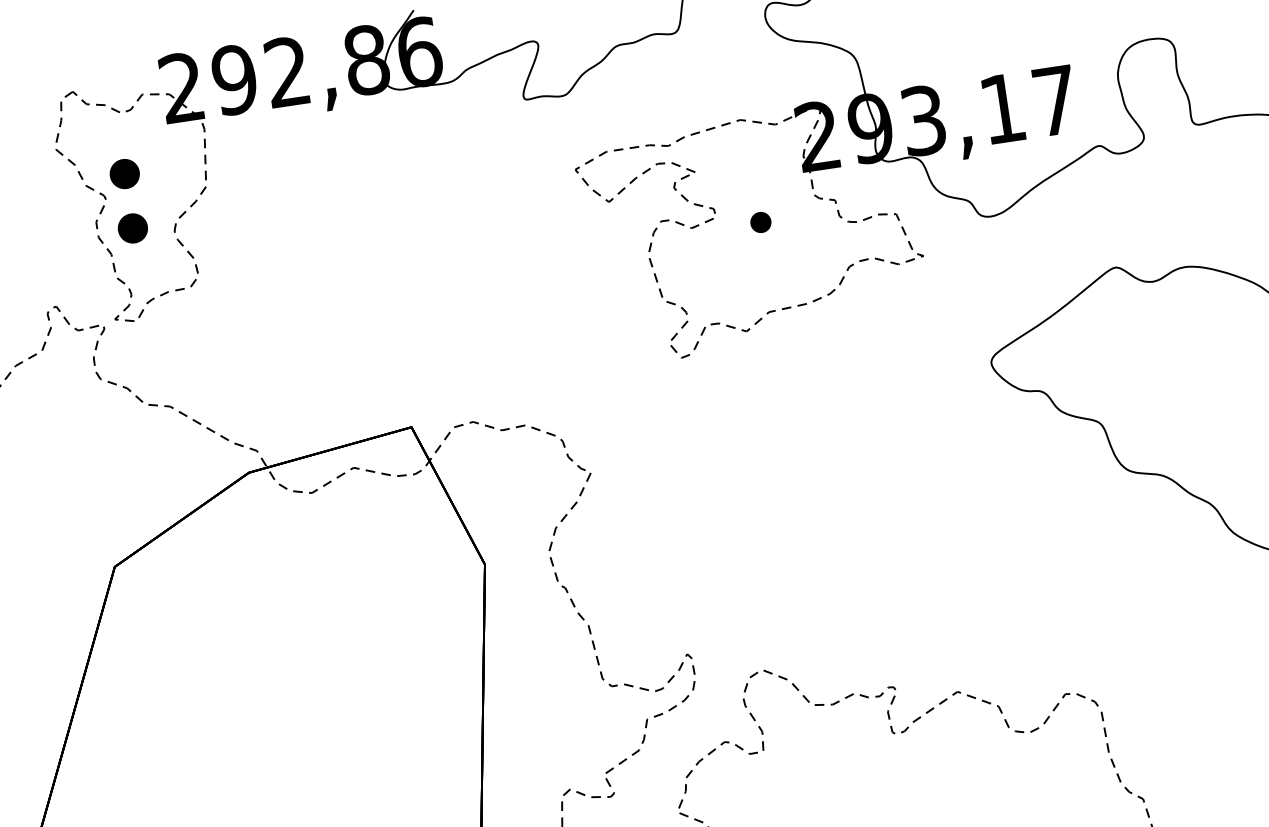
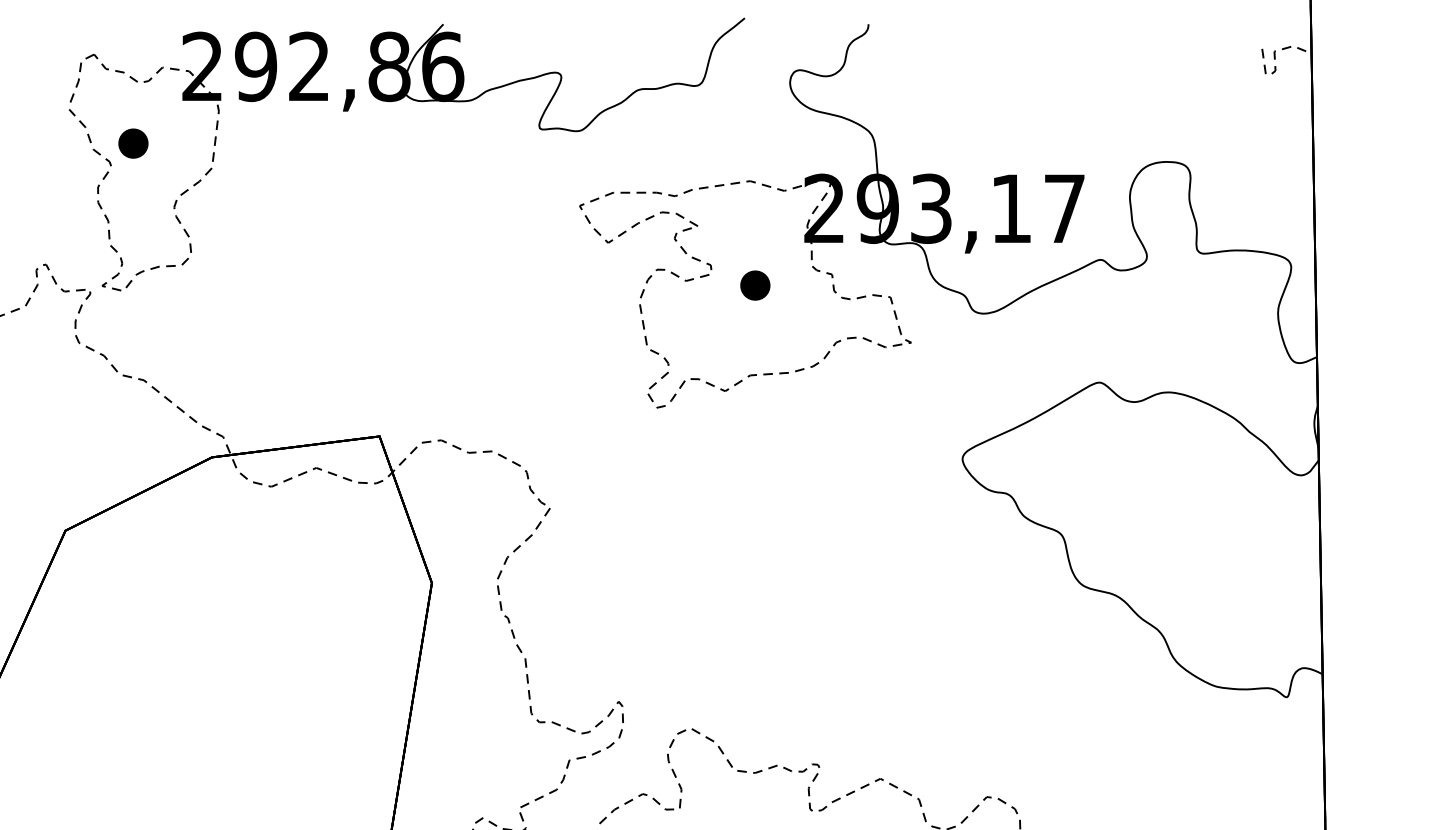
part: (760, 222) -> (755, 285), size x1.43
part: (132, 228) -> (133, 198), removed

